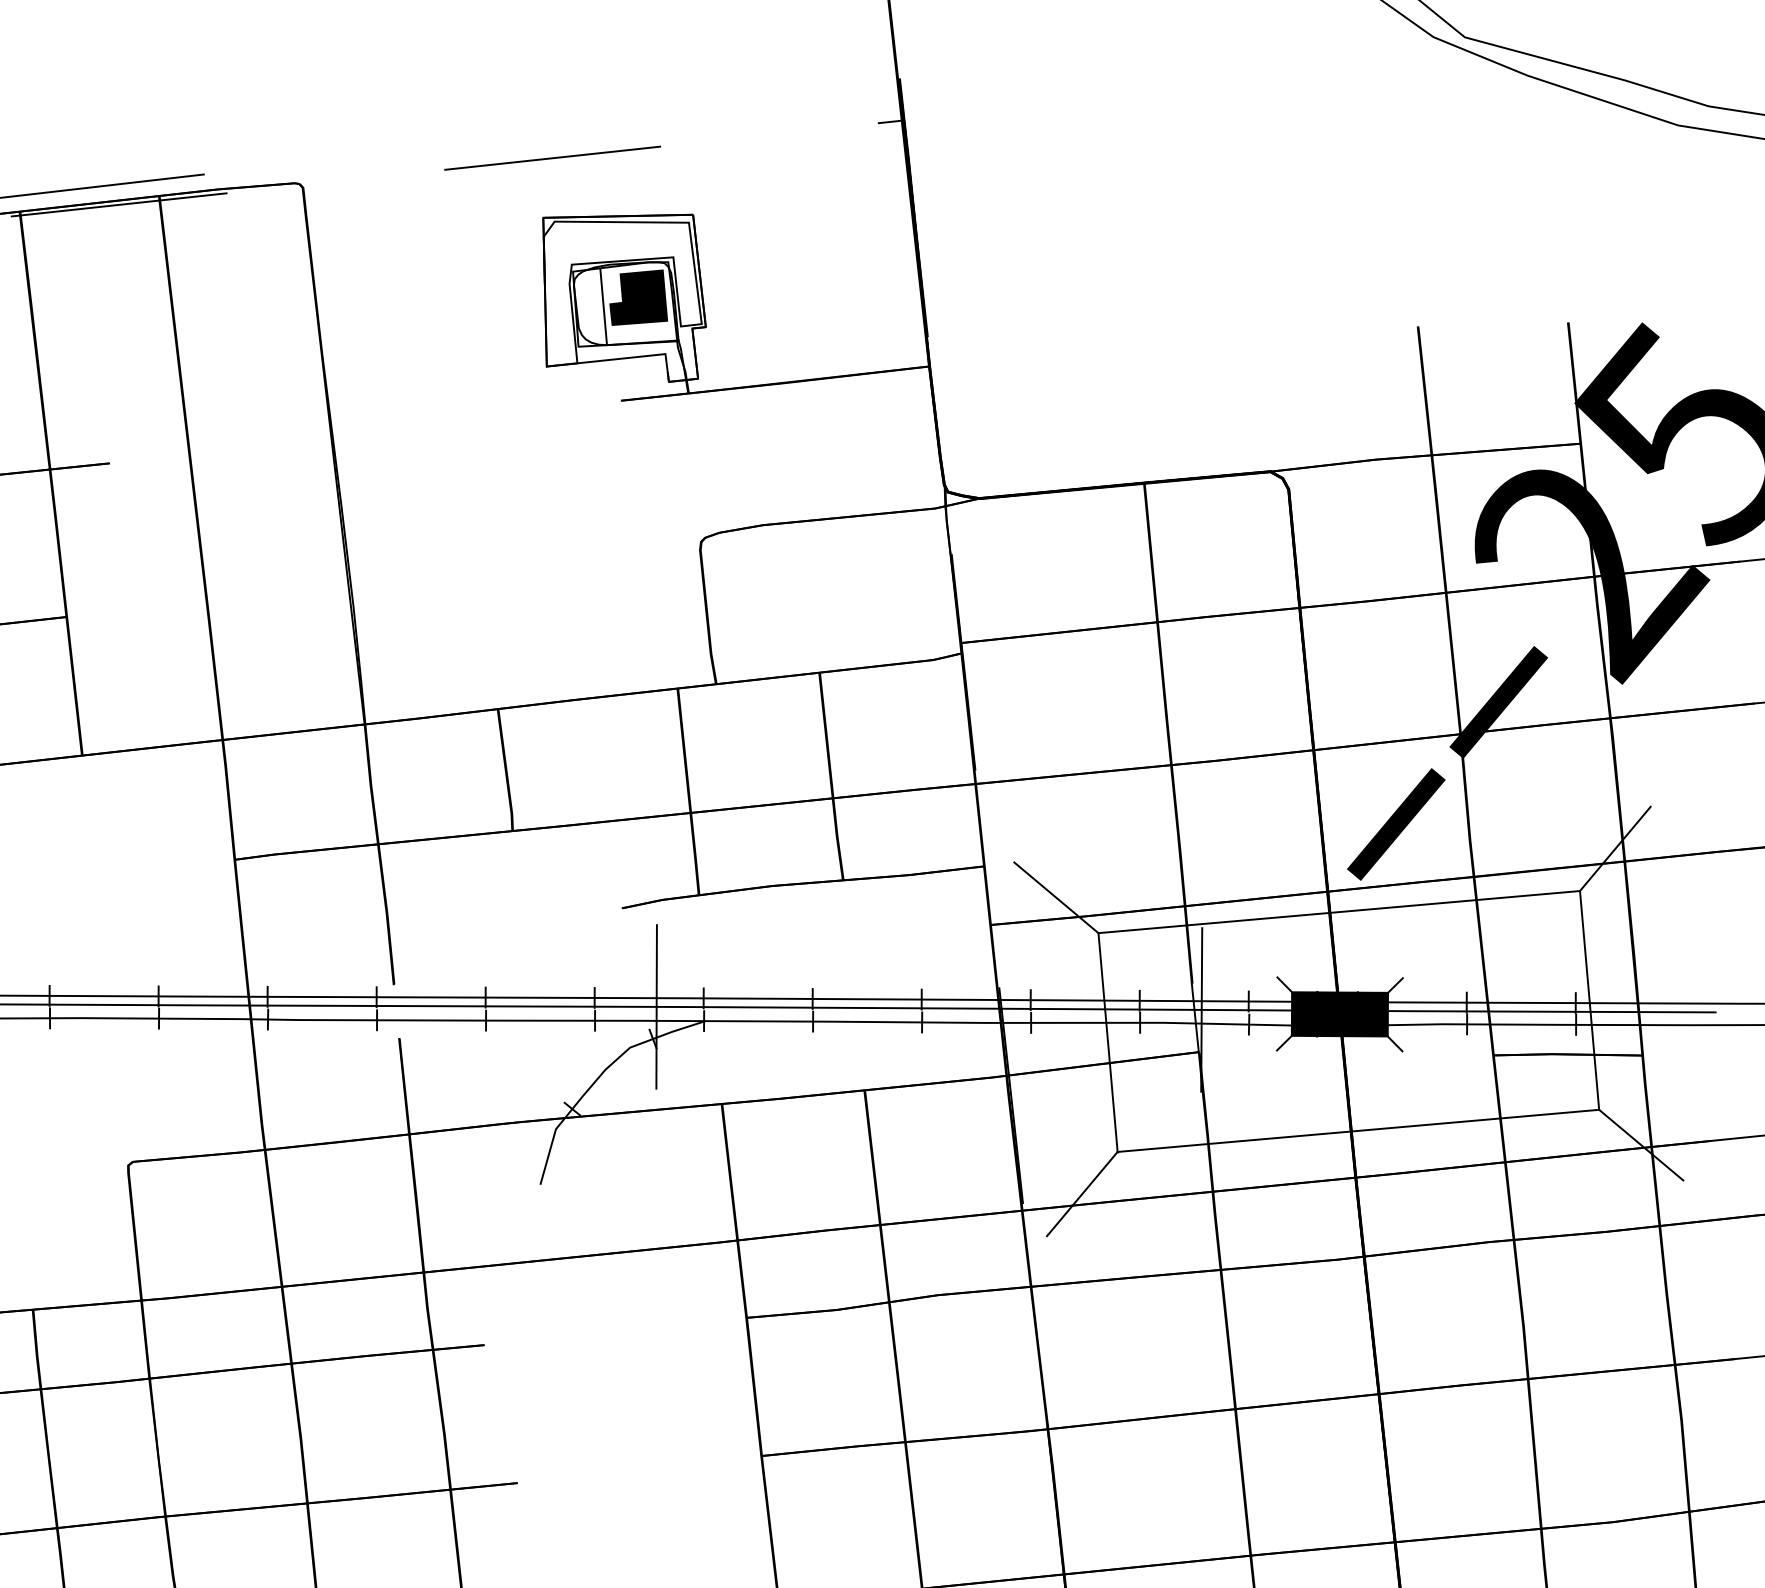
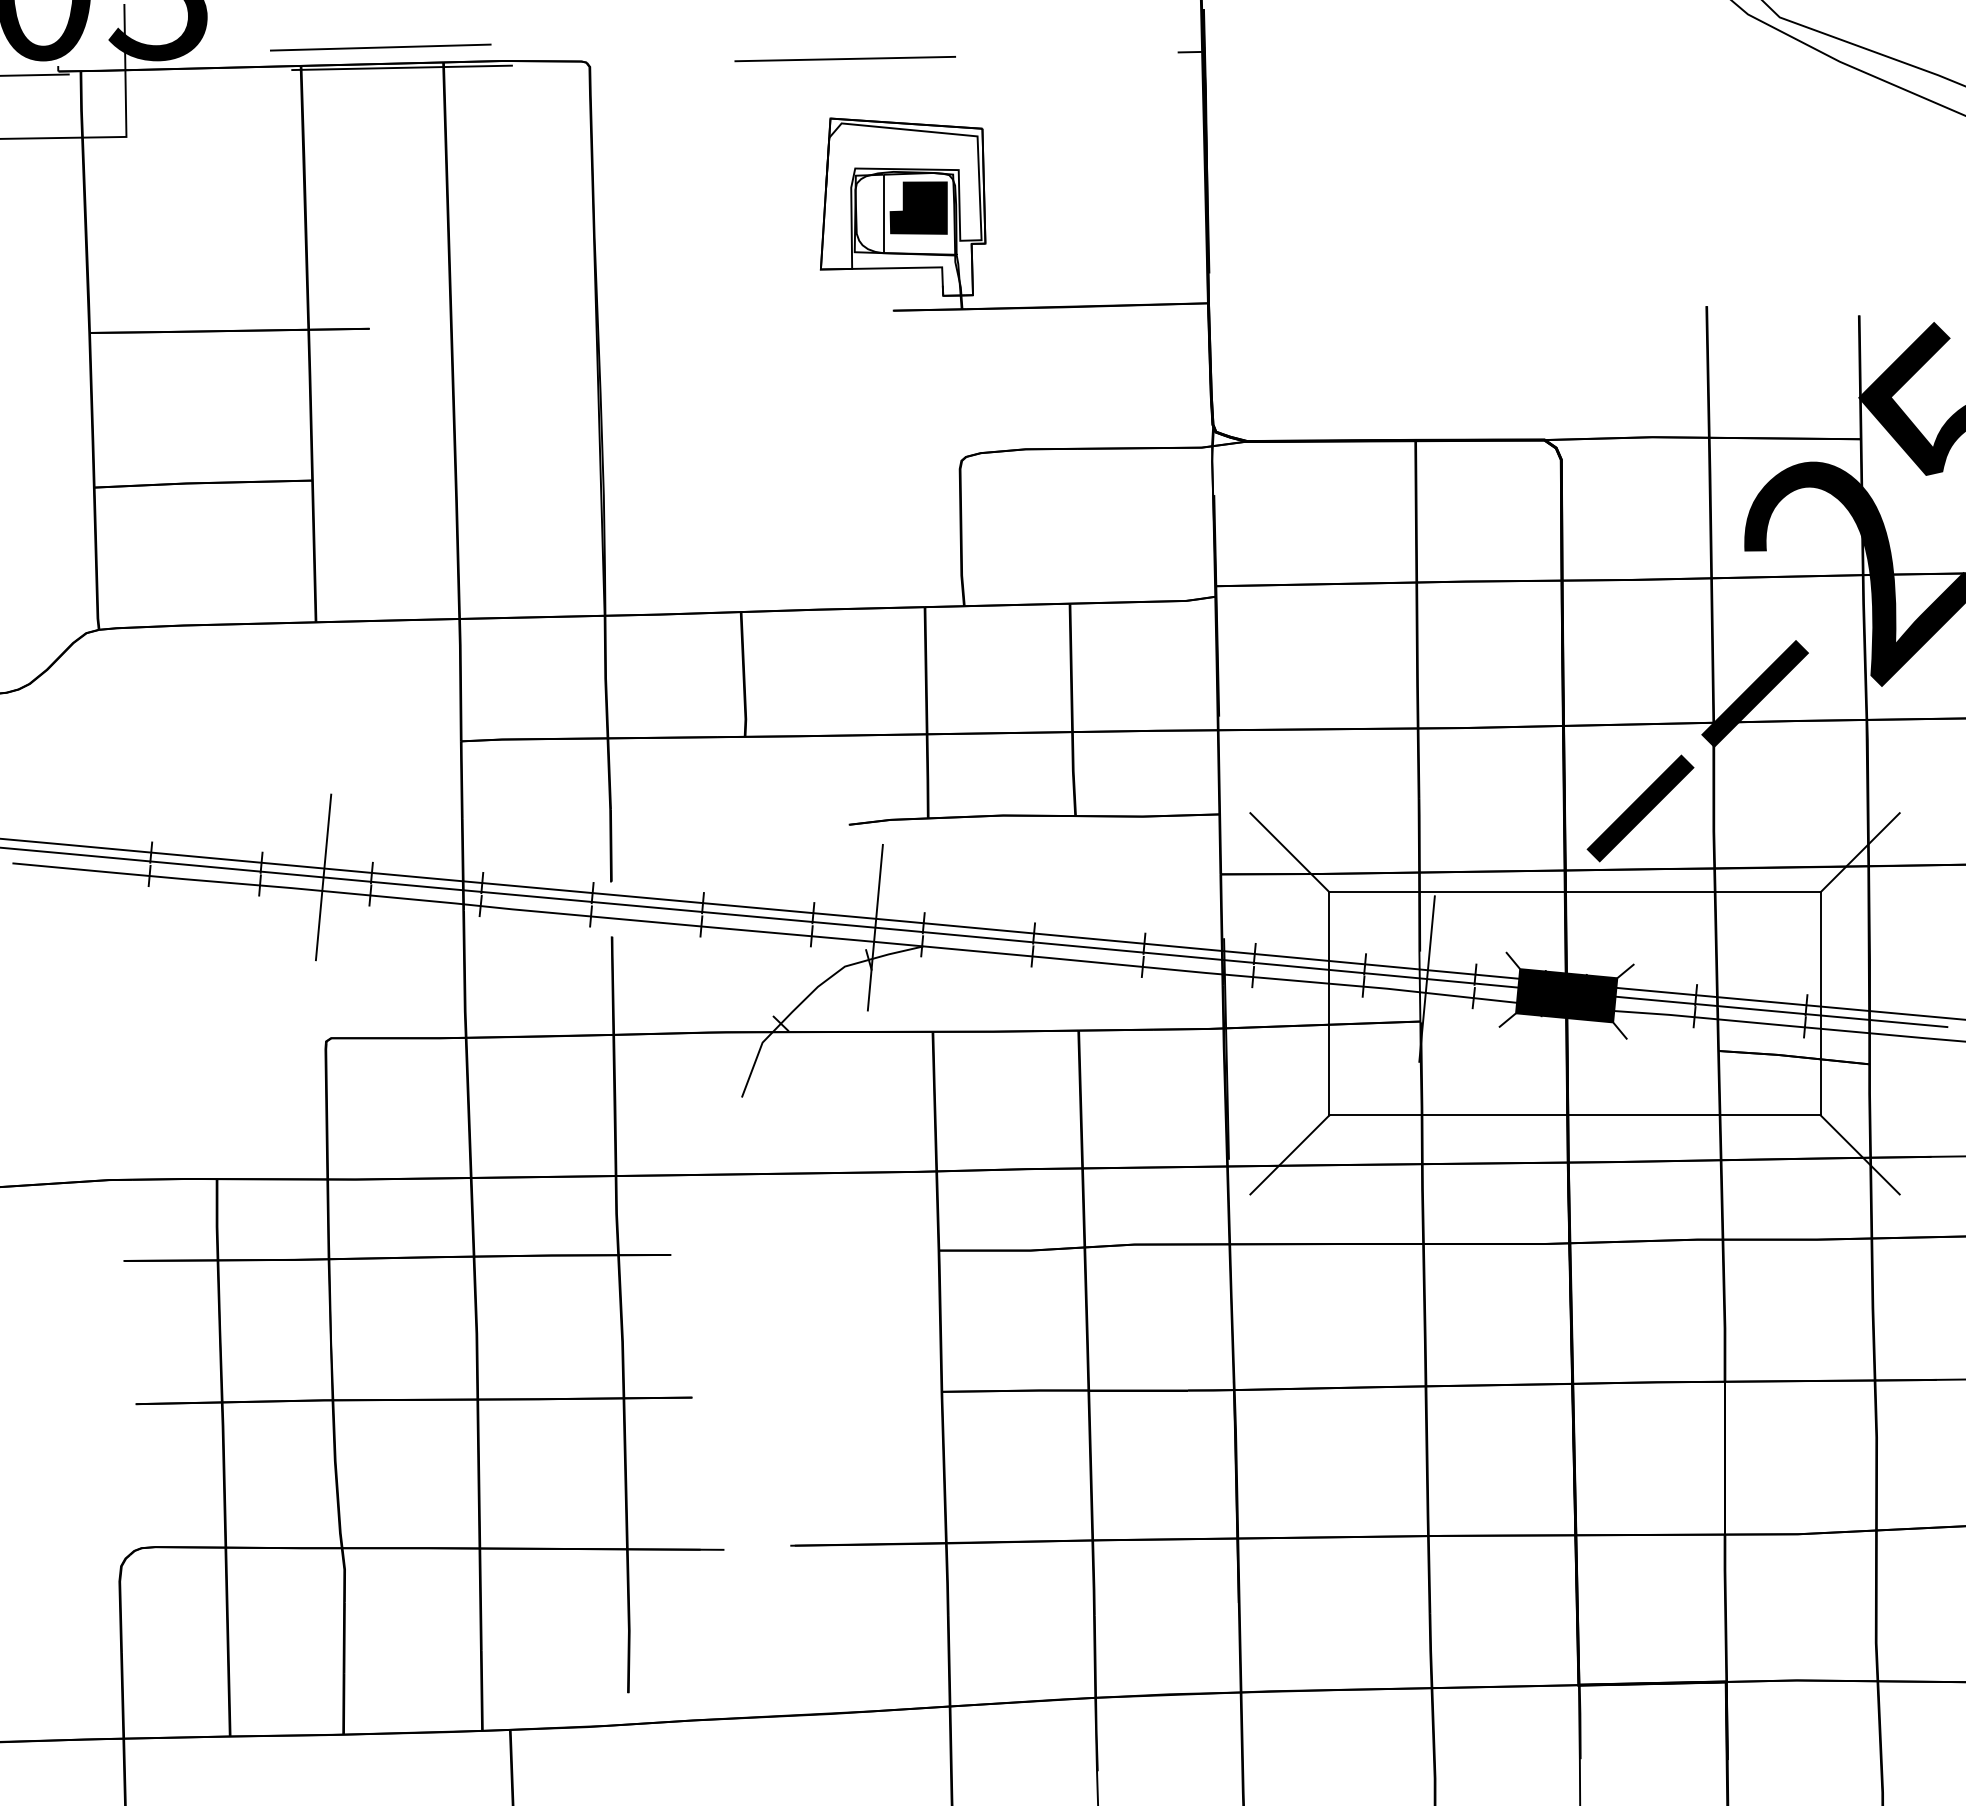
line: (111, 1005) -> (323, 877), added

